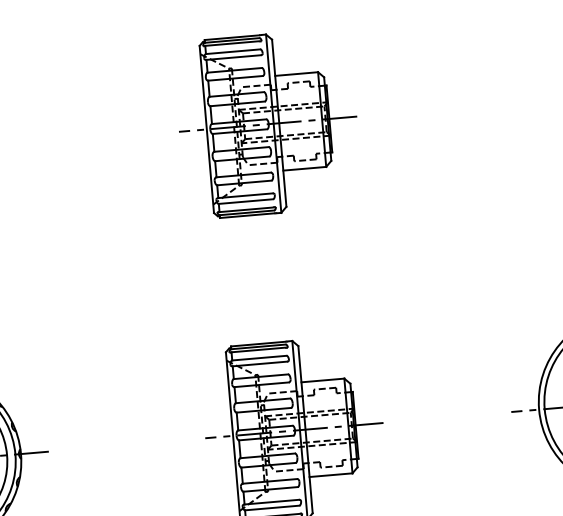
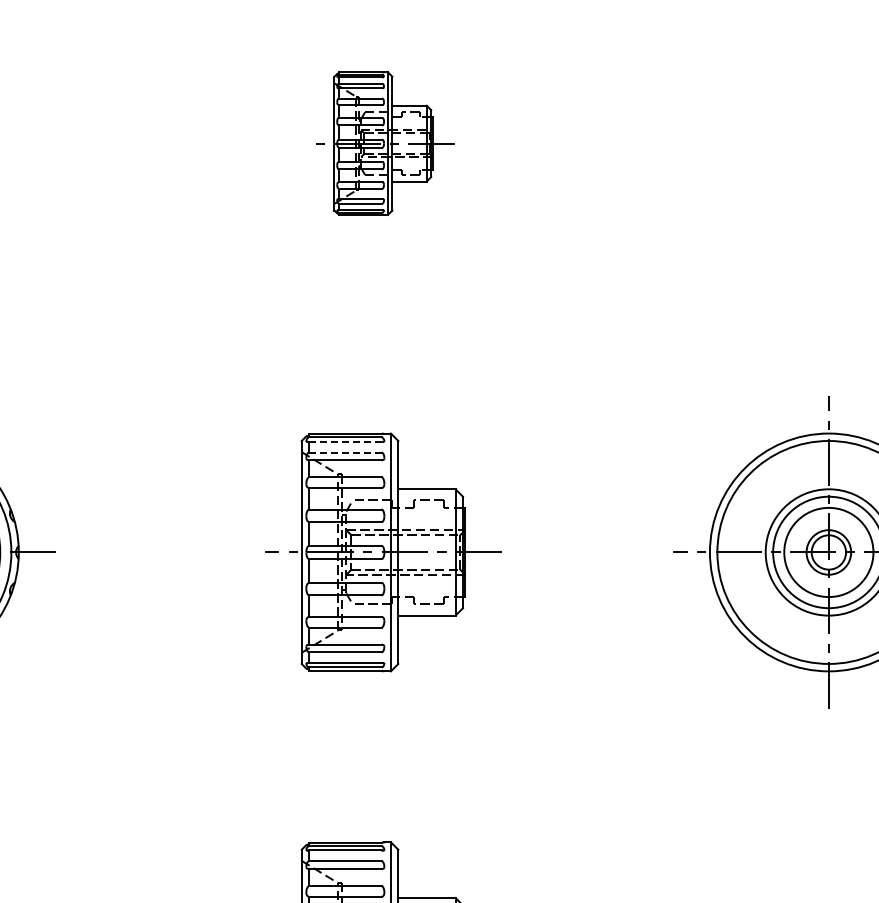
part: (268, 124) -> (383, 143), size x0.6
line: (258, 349) -> (345, 441), solid -> dashed
line: (259, 358) -> (345, 452), solid -> dashed

